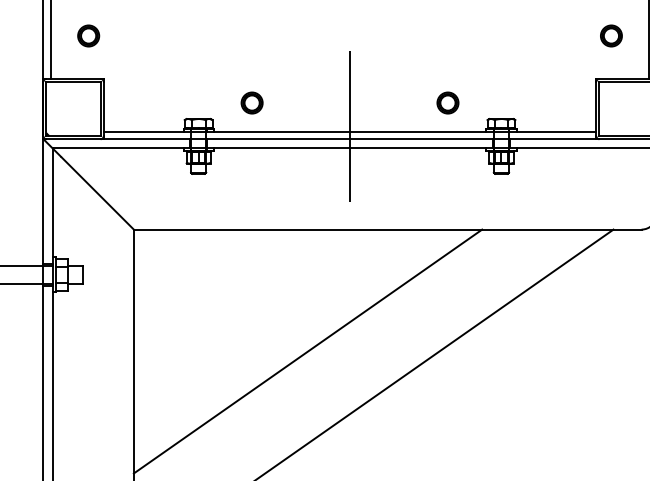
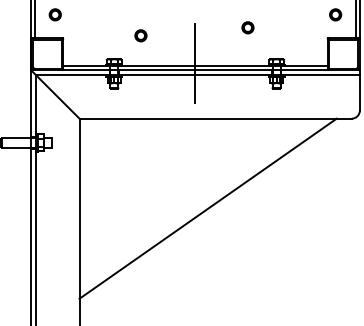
part: (251, 102) -> (140, 35), moved
part: (447, 102) -> (247, 27), moved
line: (307, 350) -> (172, 183), removed

